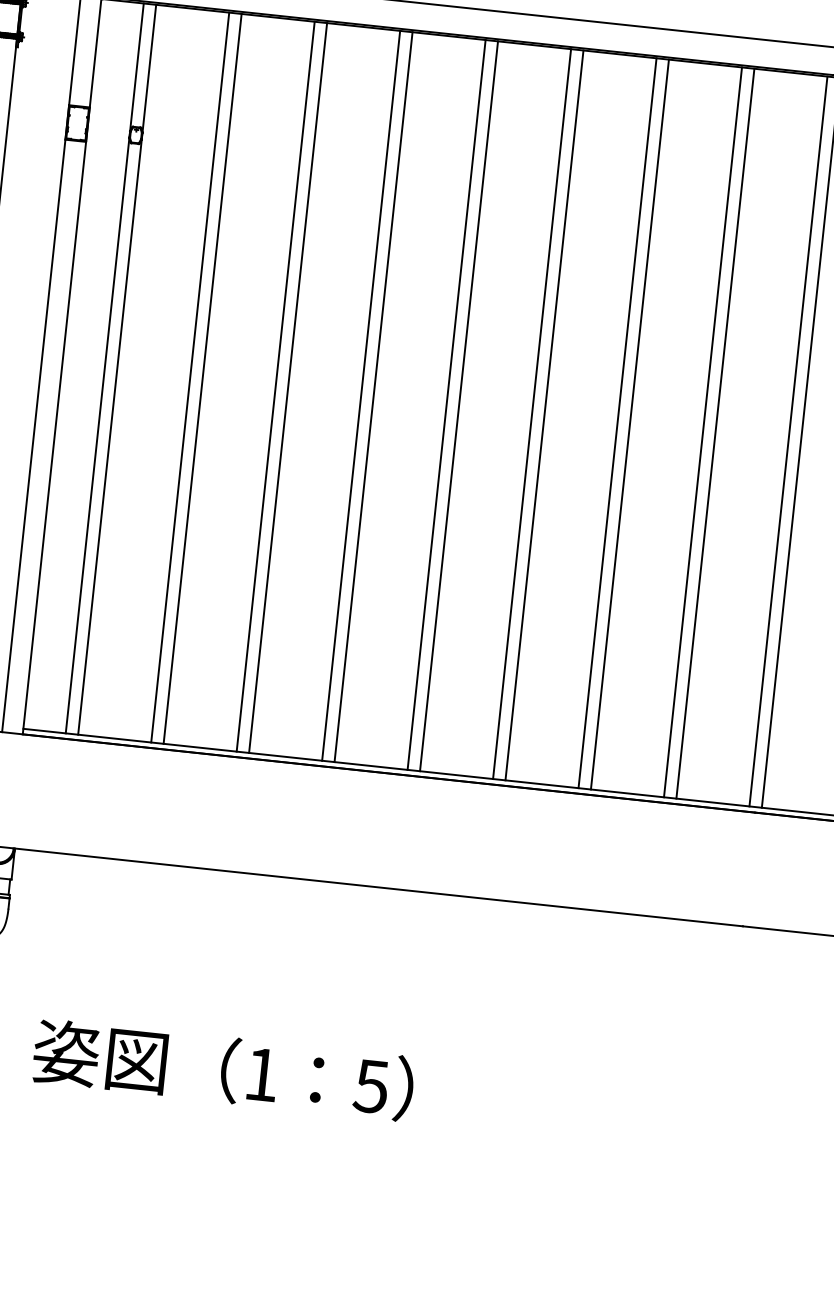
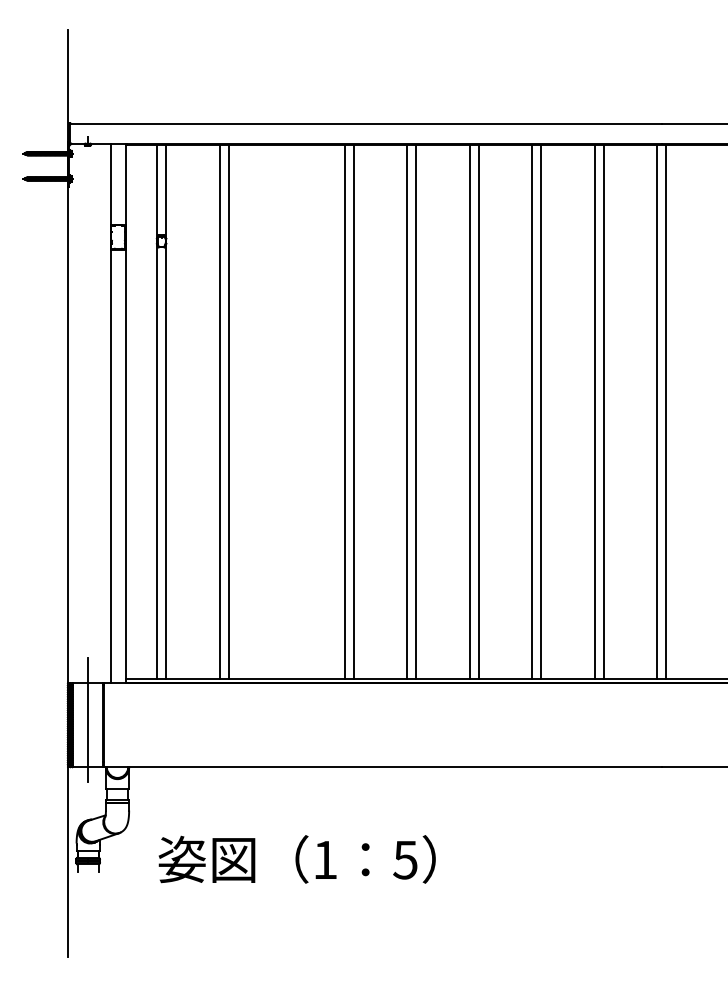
line: (276, 387) -> (282, 412), removed
line: (288, 388) -> (291, 412), removed
text: (222, 1069) -> (296, 859), moved

